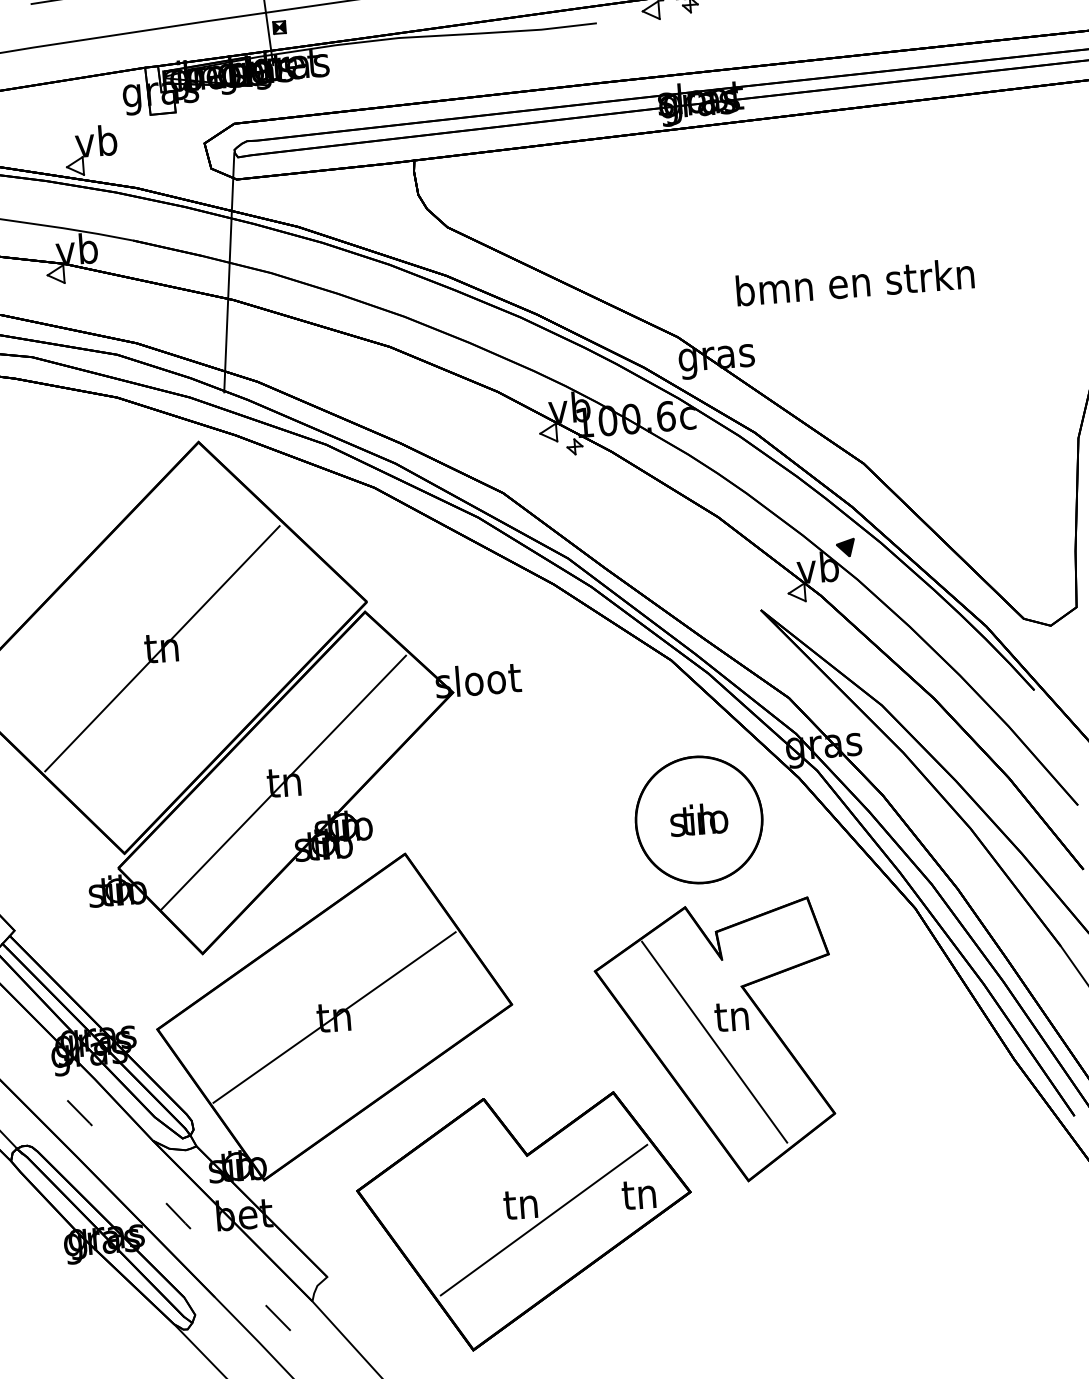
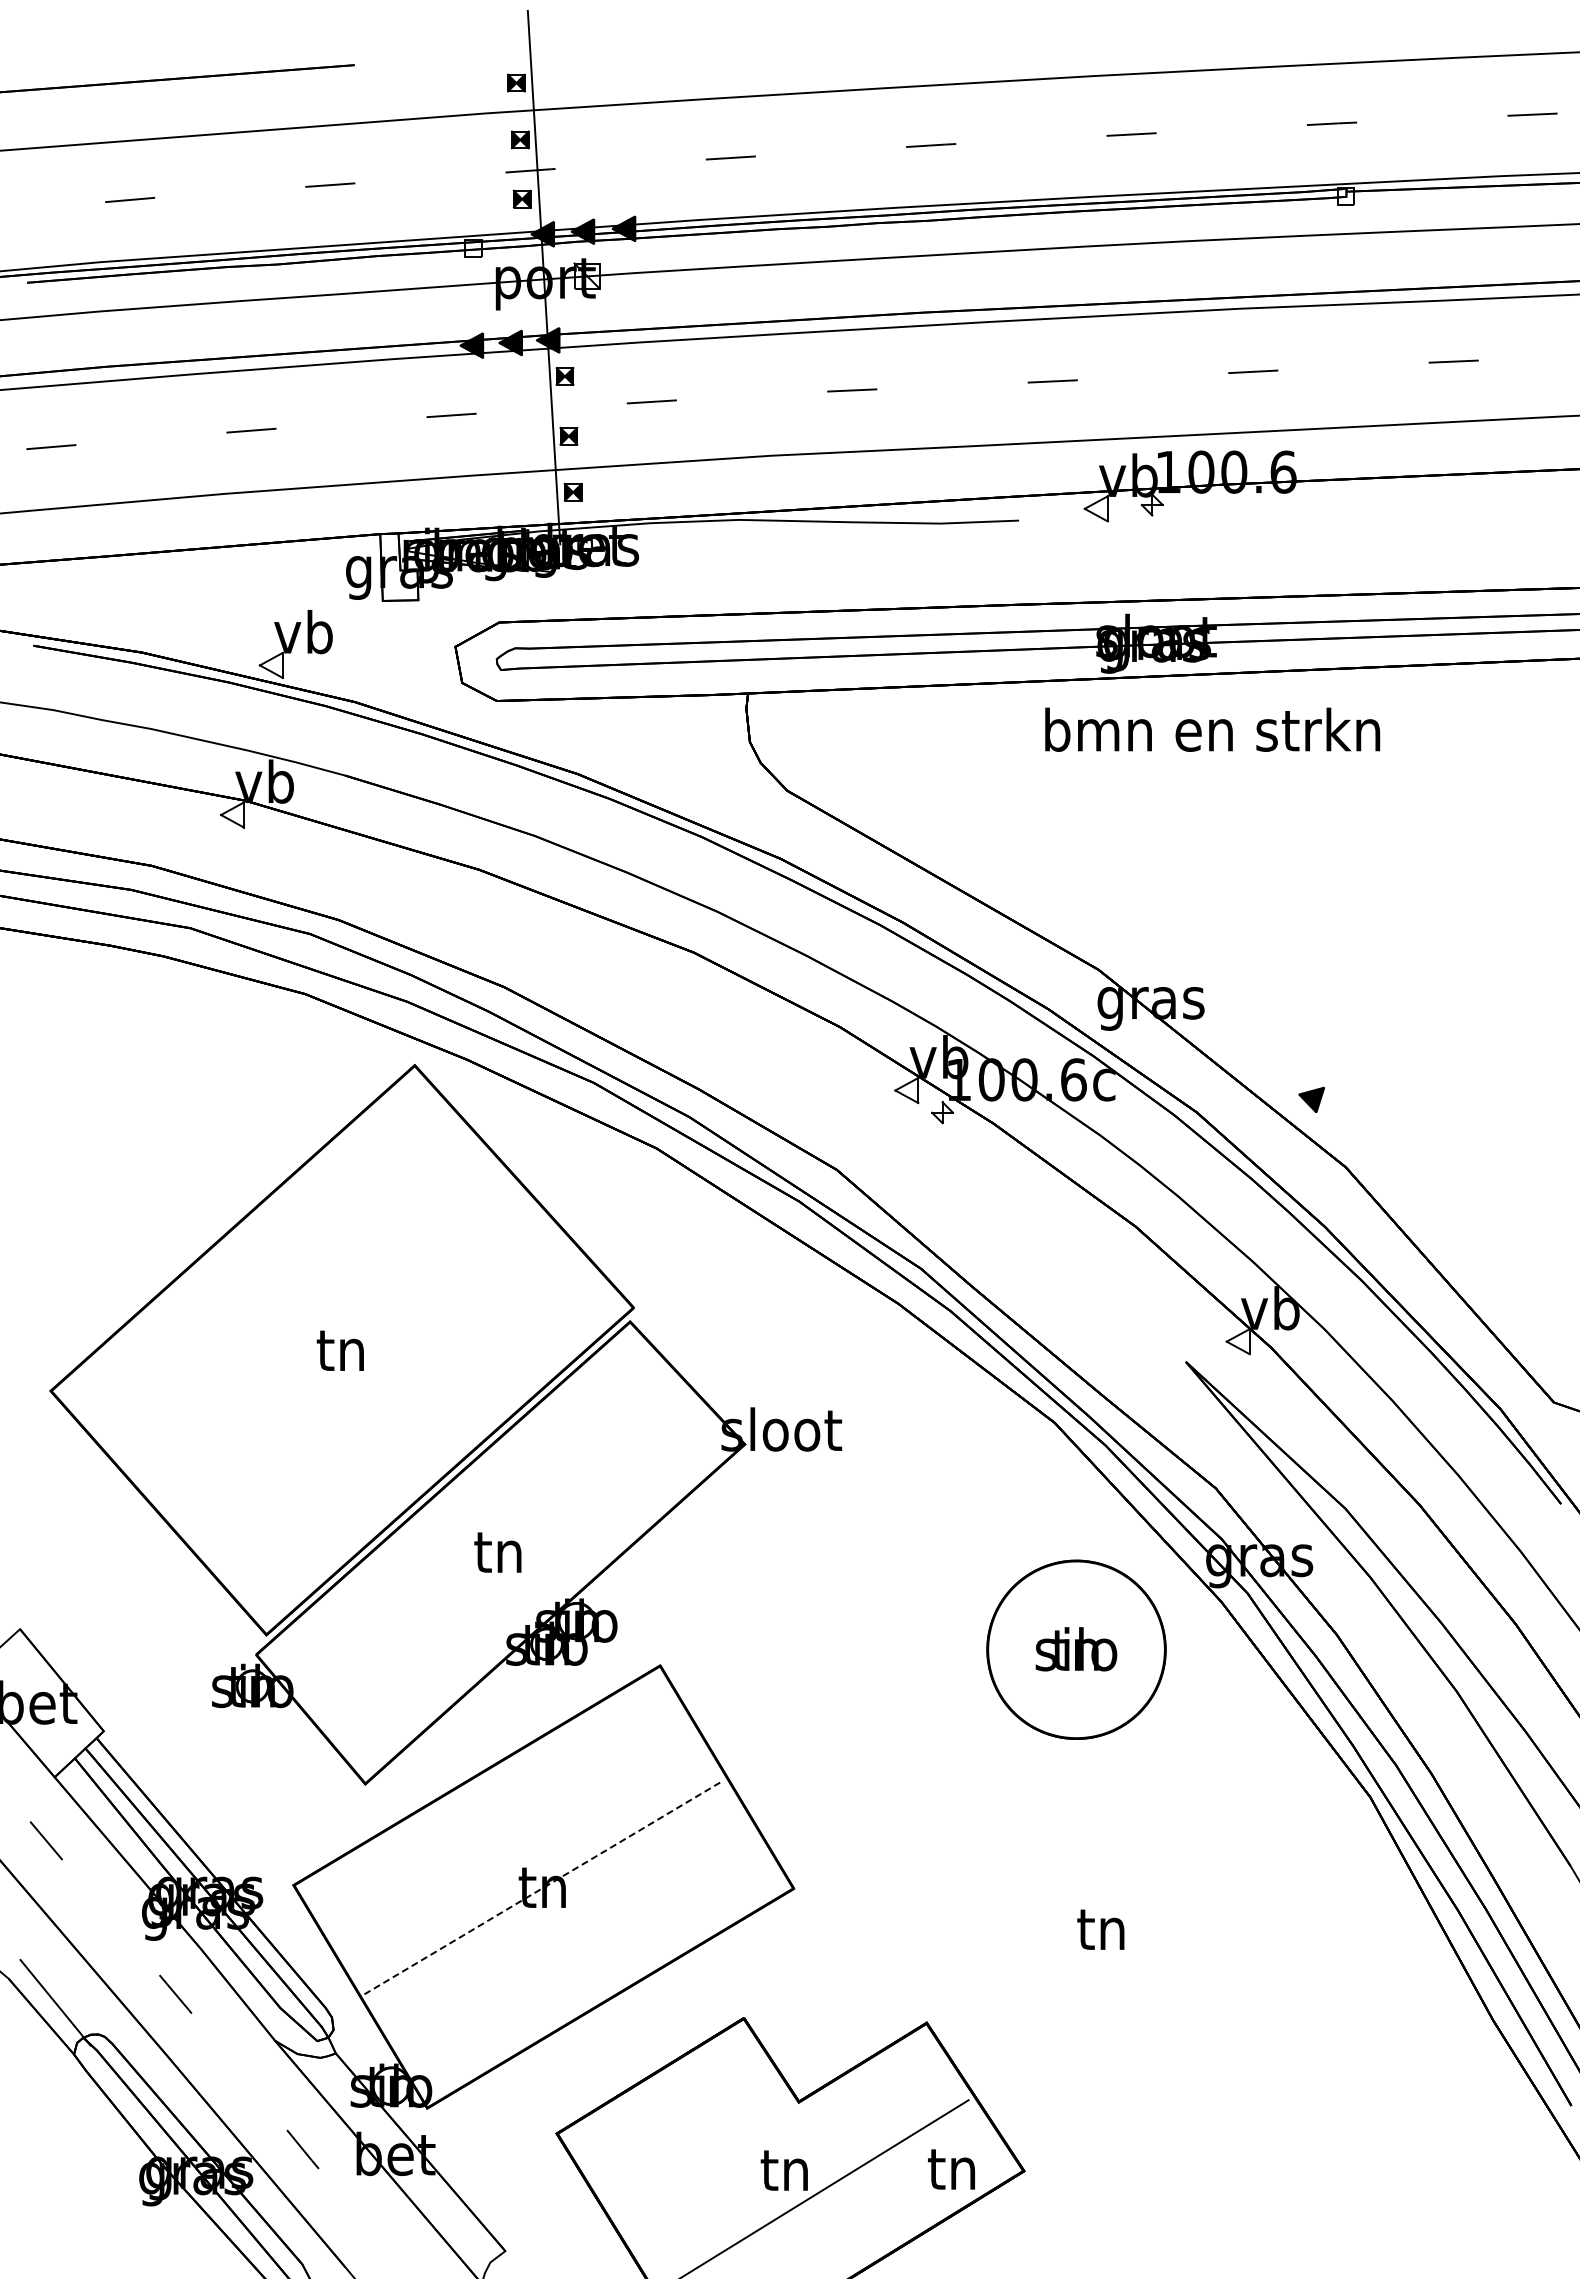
line: (229, 272) -> (476, 830), removed
text: (855, 281) -> (1212, 729), moved
part: (845, 547) -> (1311, 1099), moved
line: (162, 648) -> (341, 1351), removed
line: (282, 782) -> (496, 1552), removed
line: (335, 1017) -> (544, 1887), solid -> dashed
part: (717, 1044) -> (1078, 1966), removed

